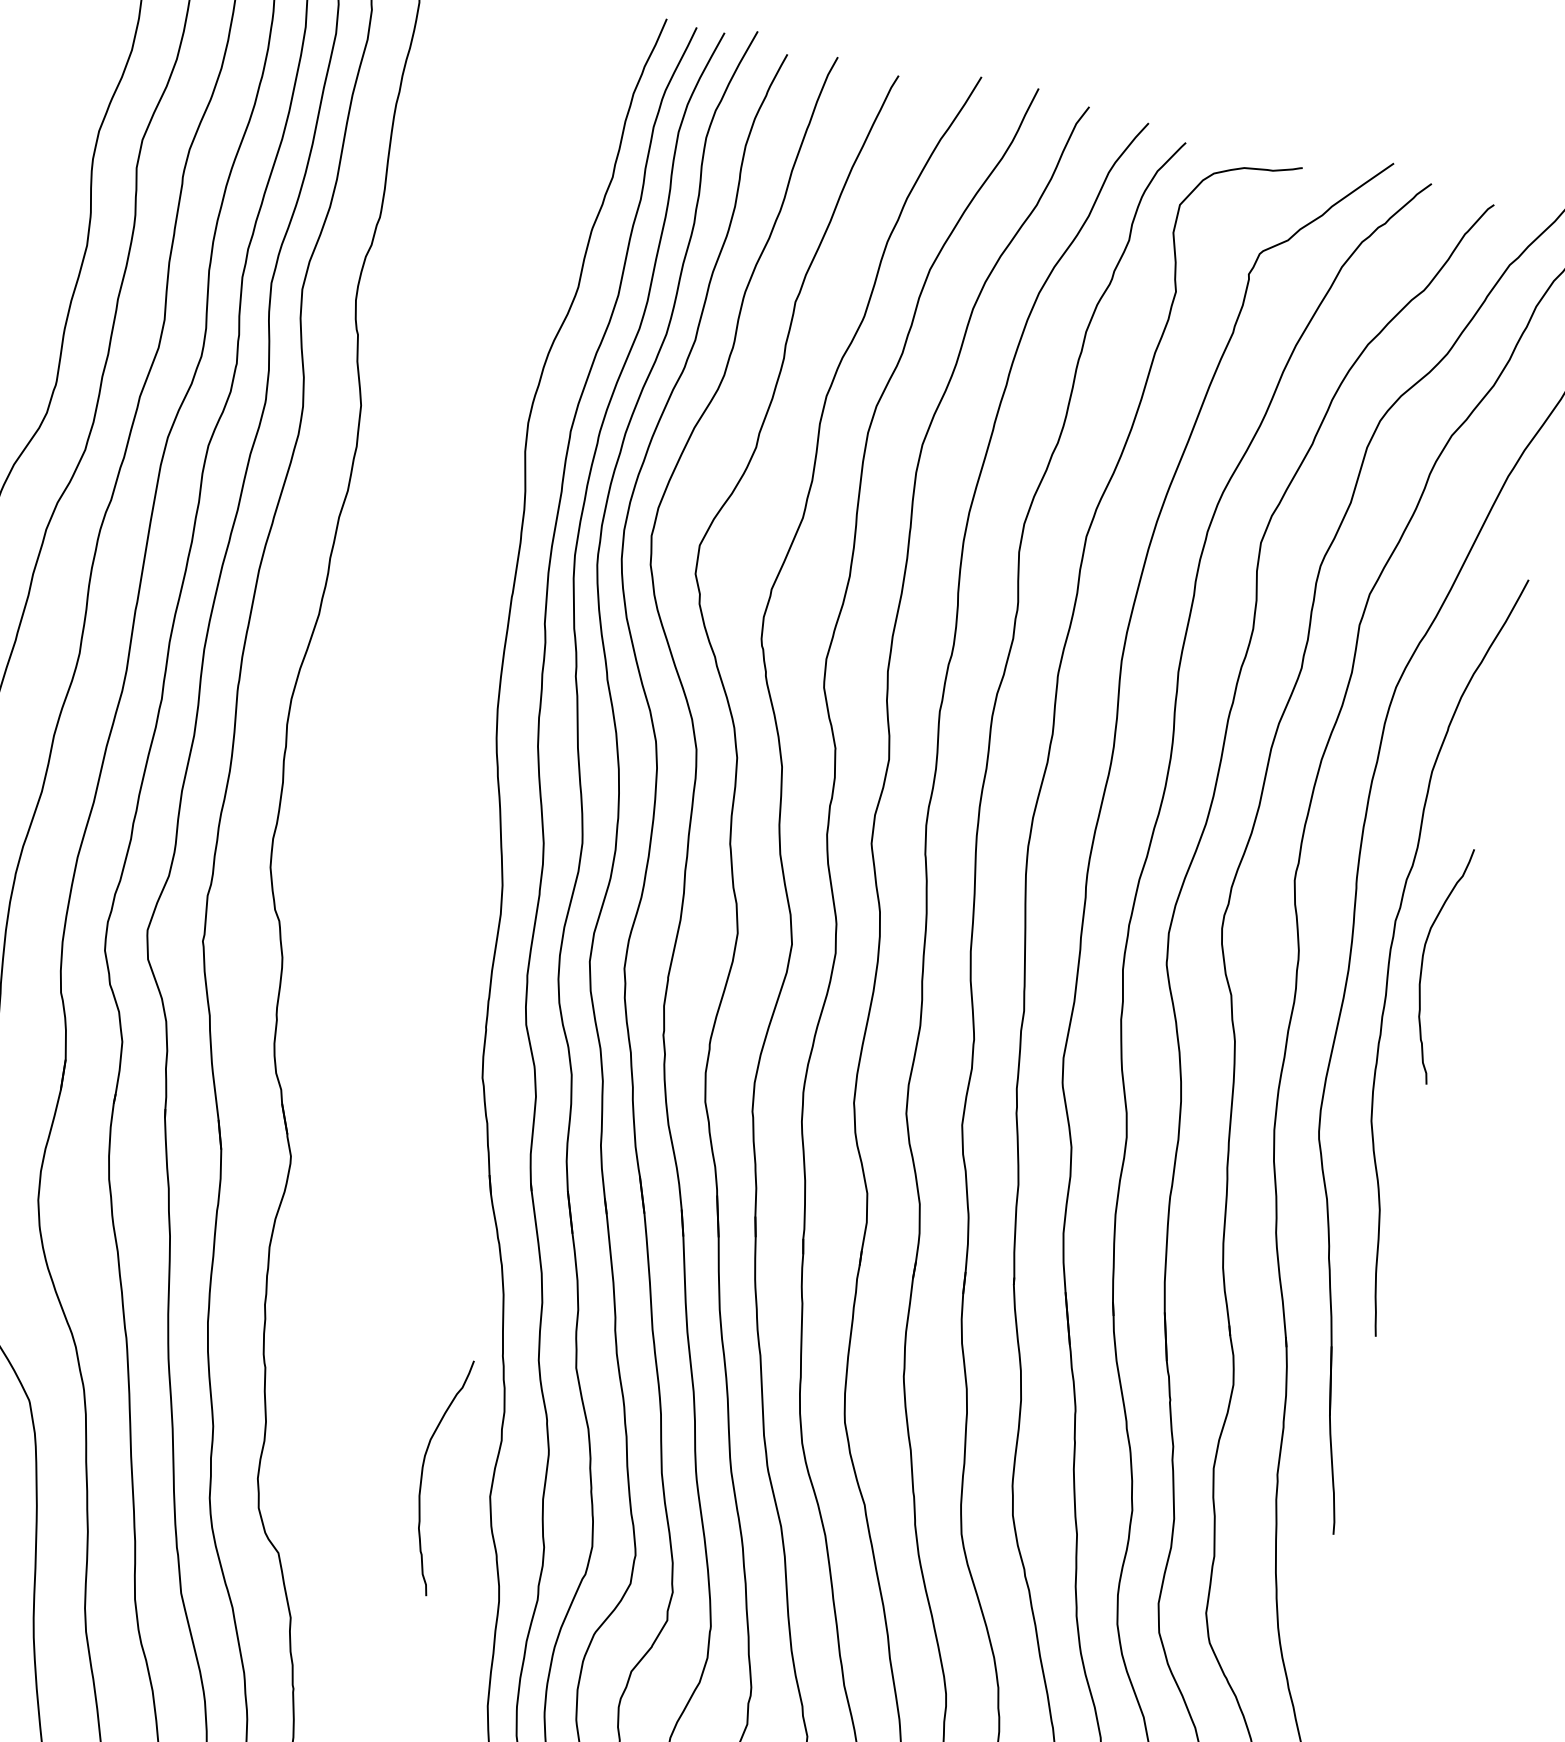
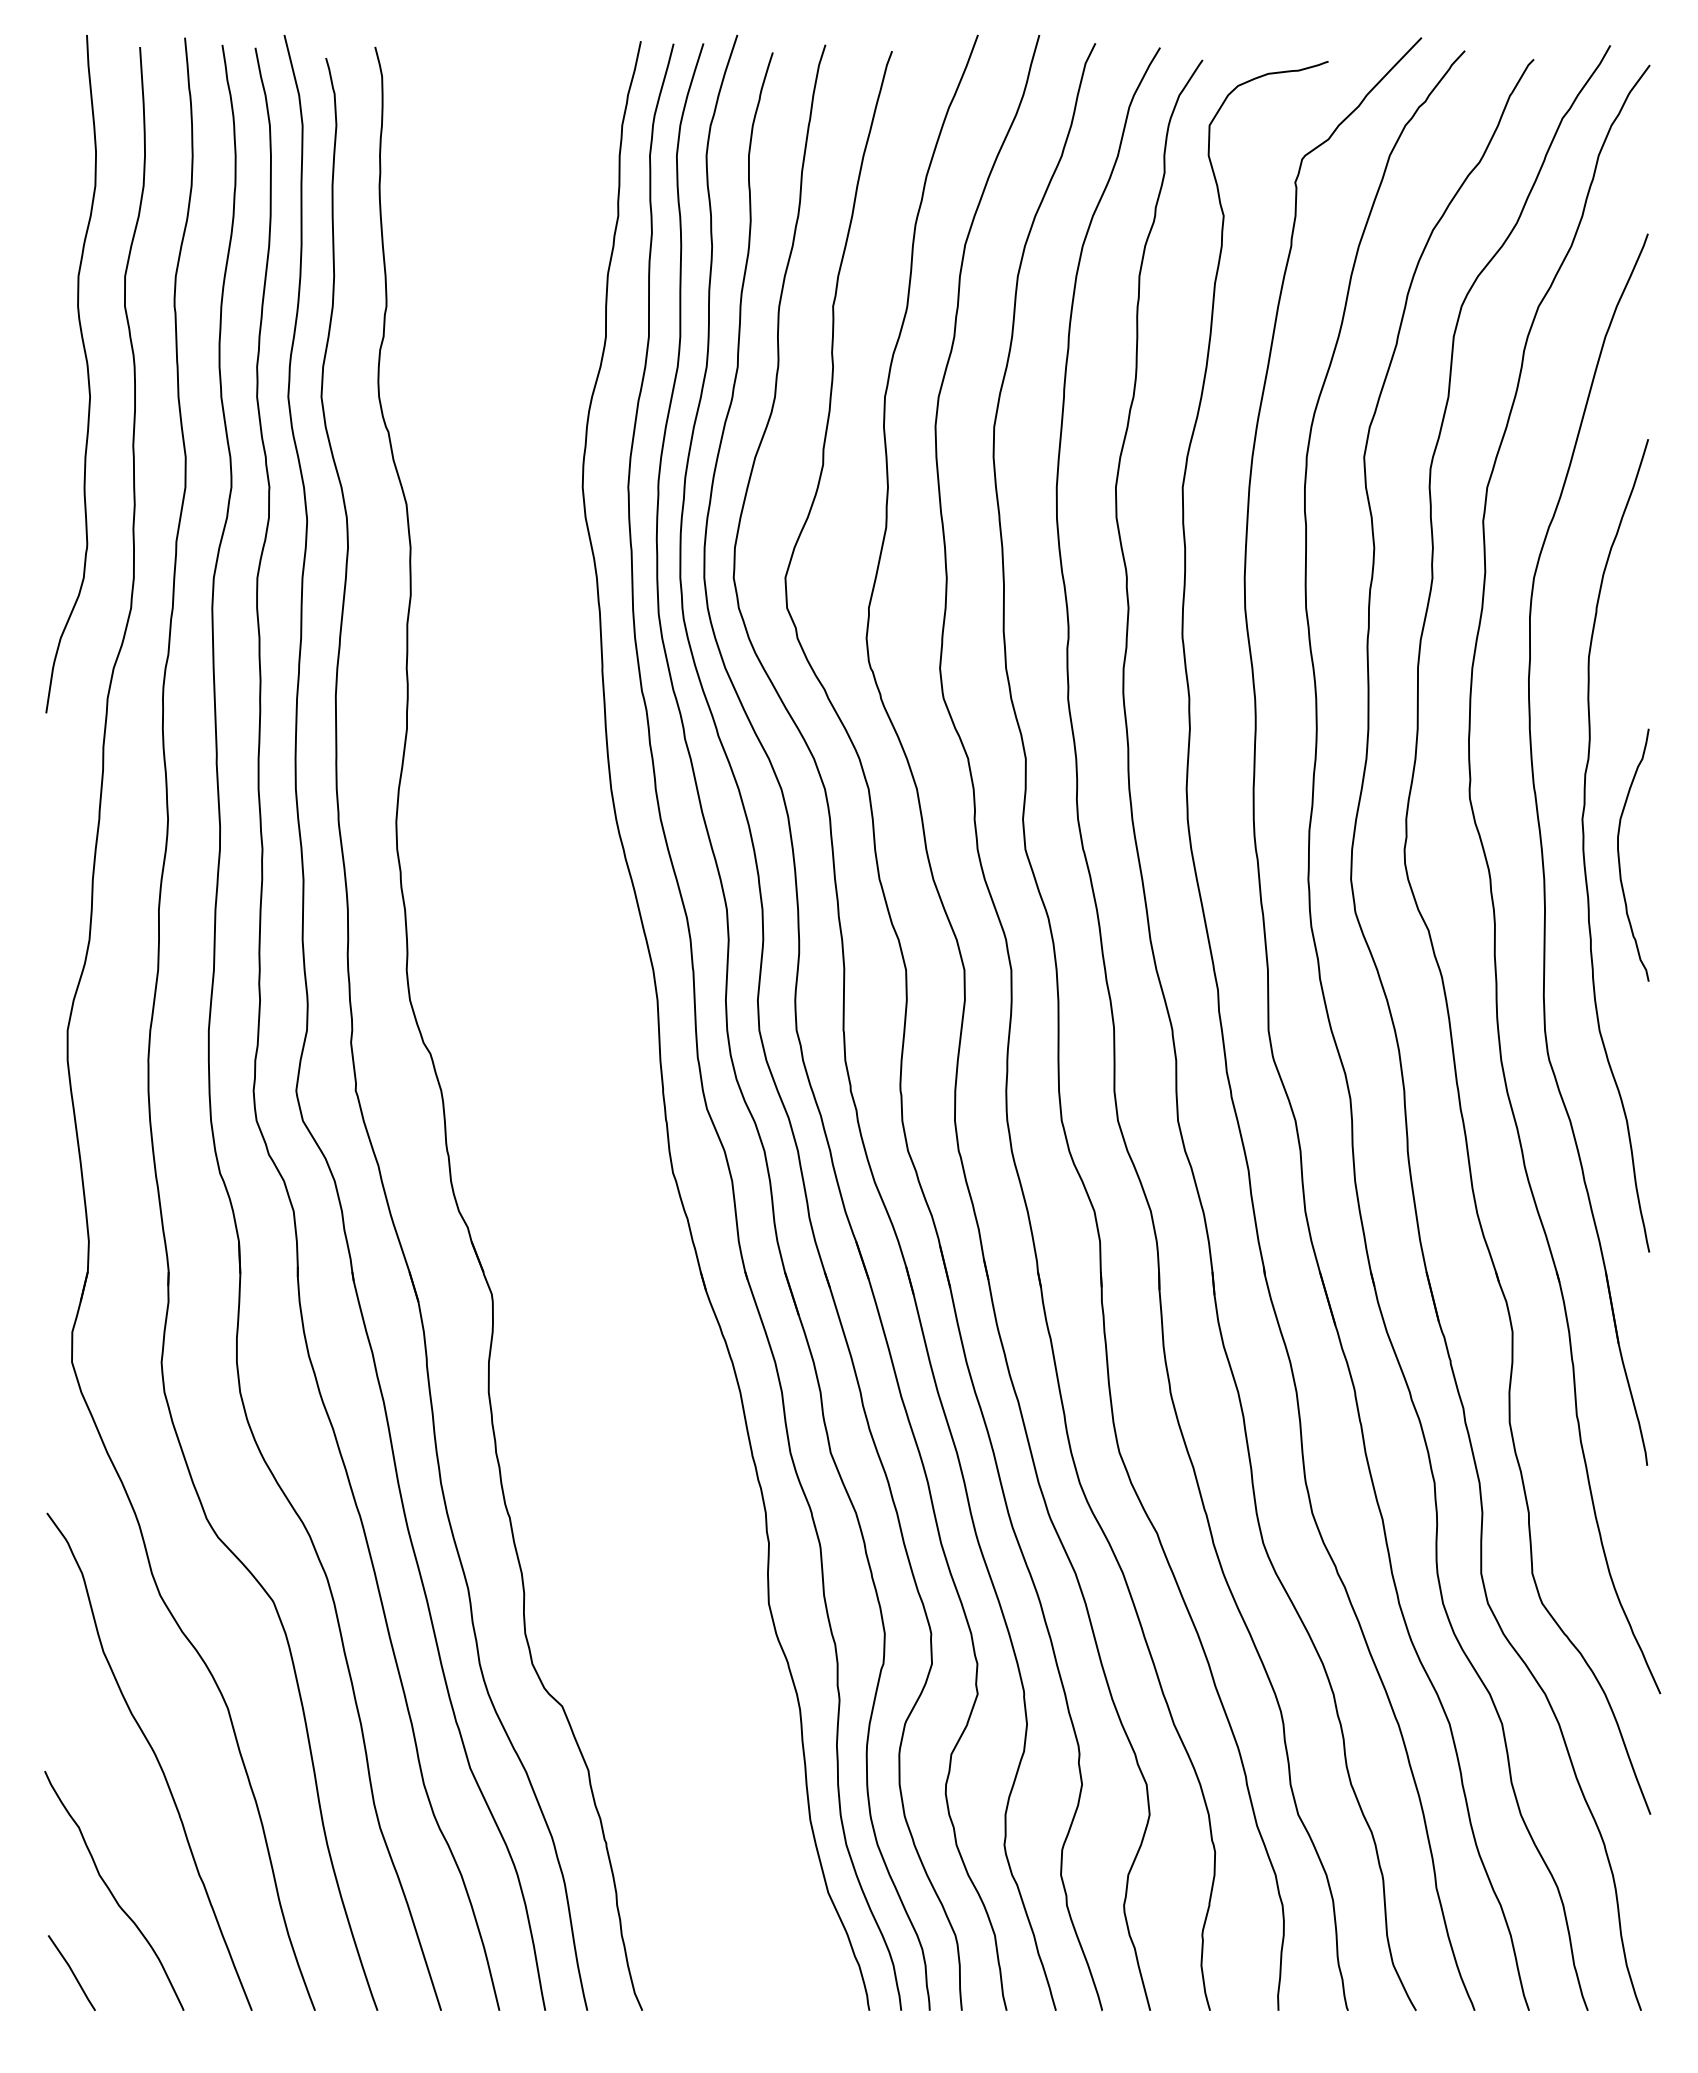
curve: (423, 1472) -> (694, 1592), removed

